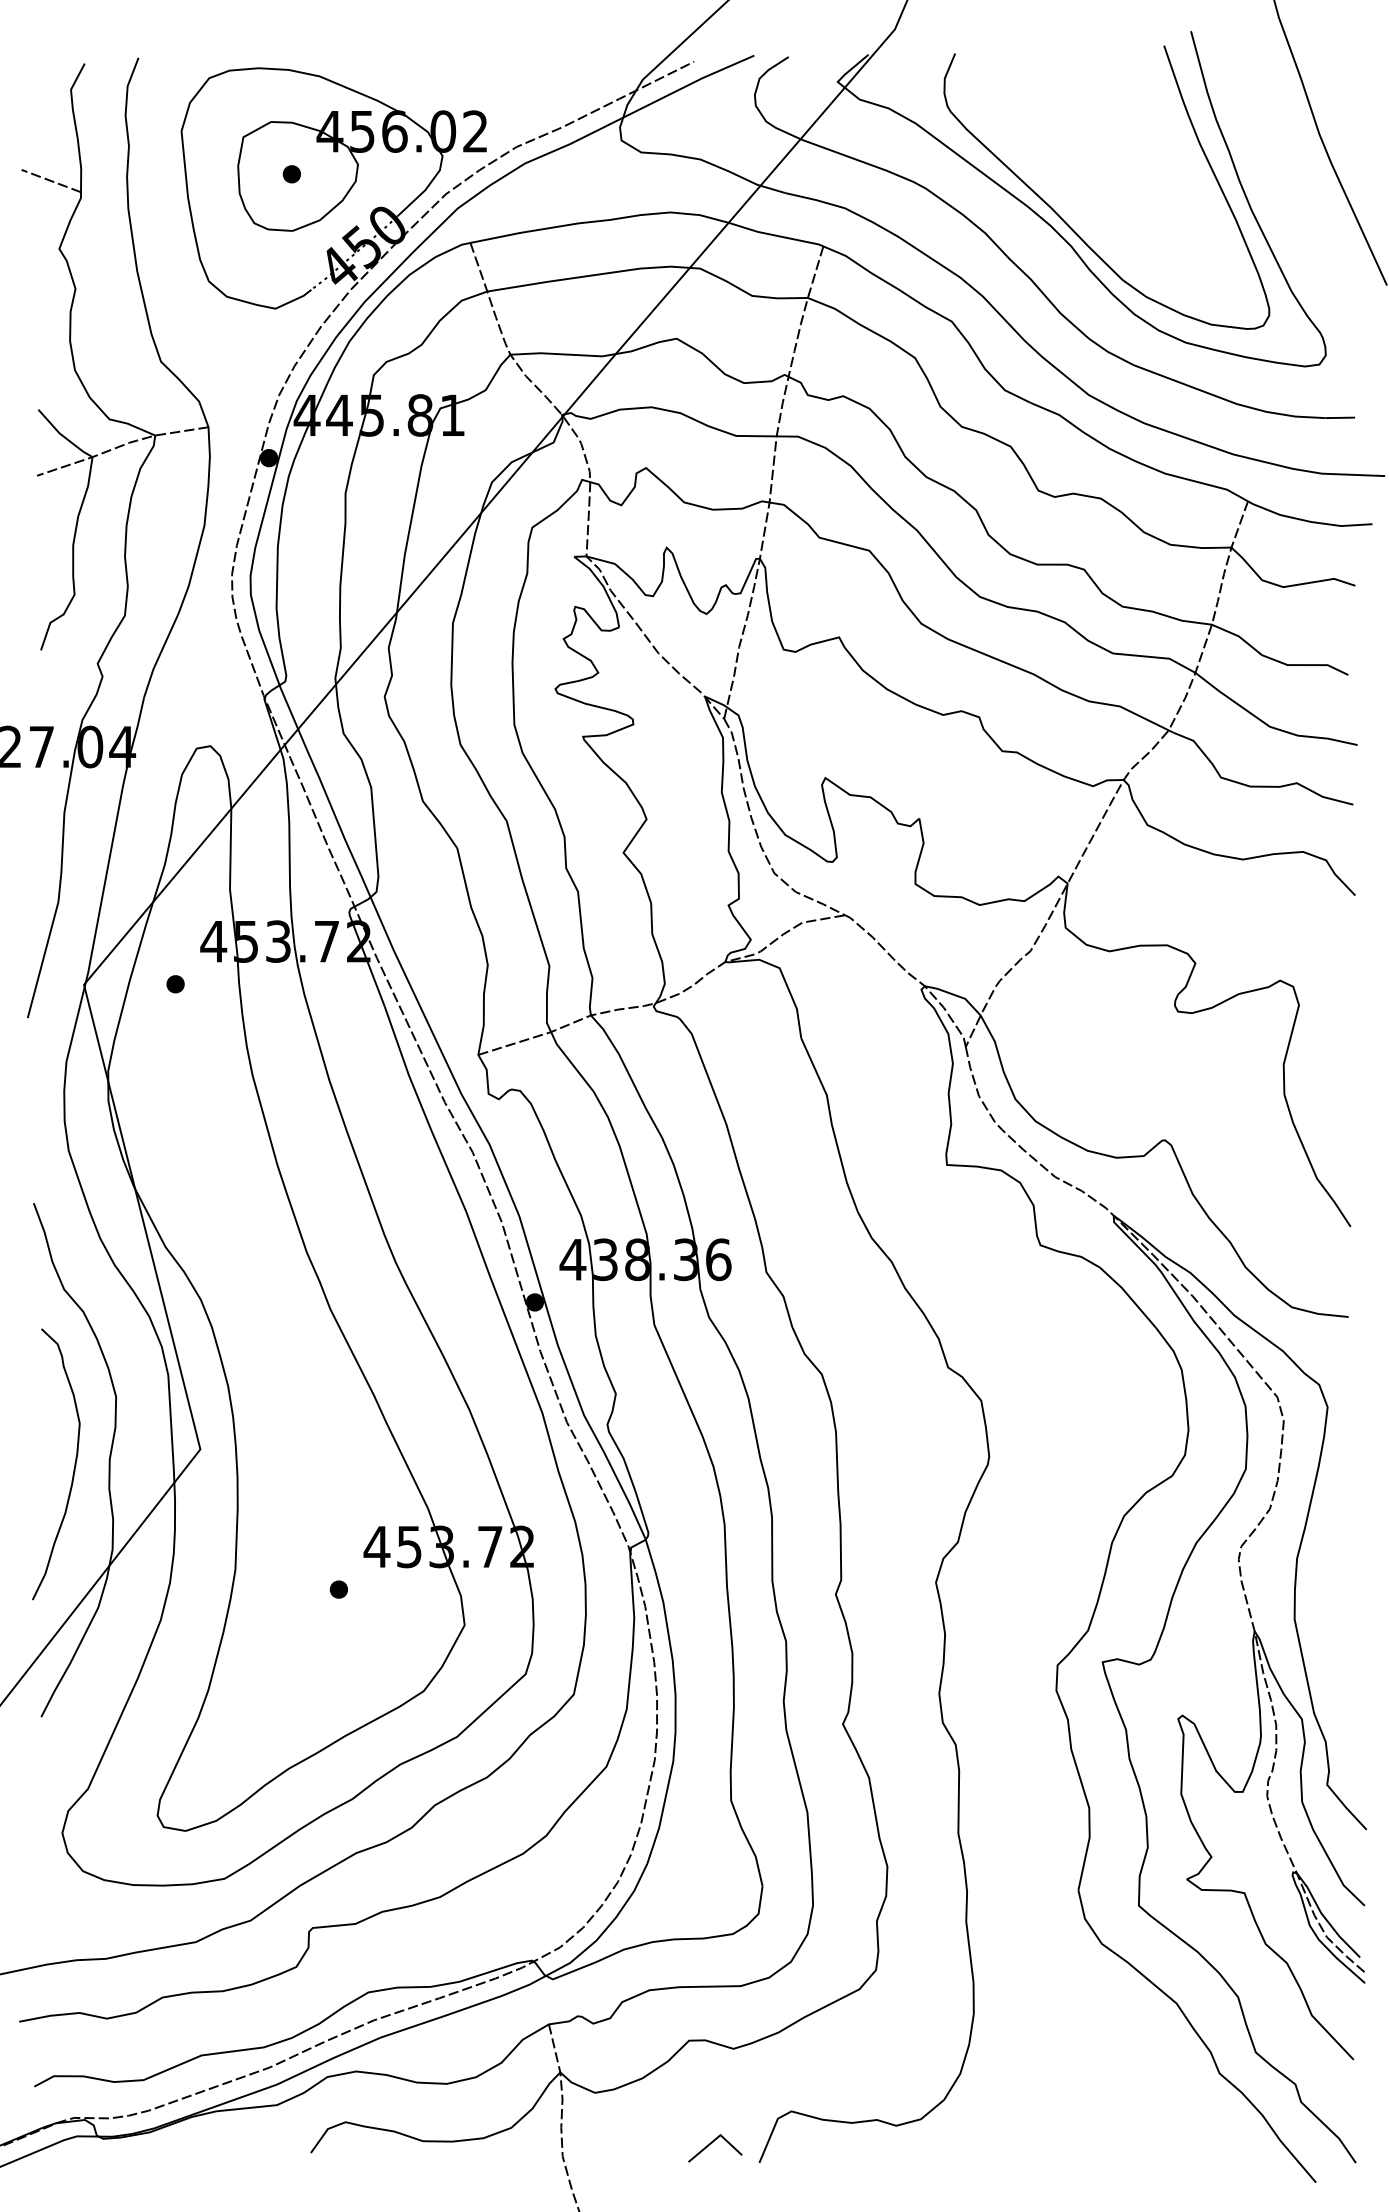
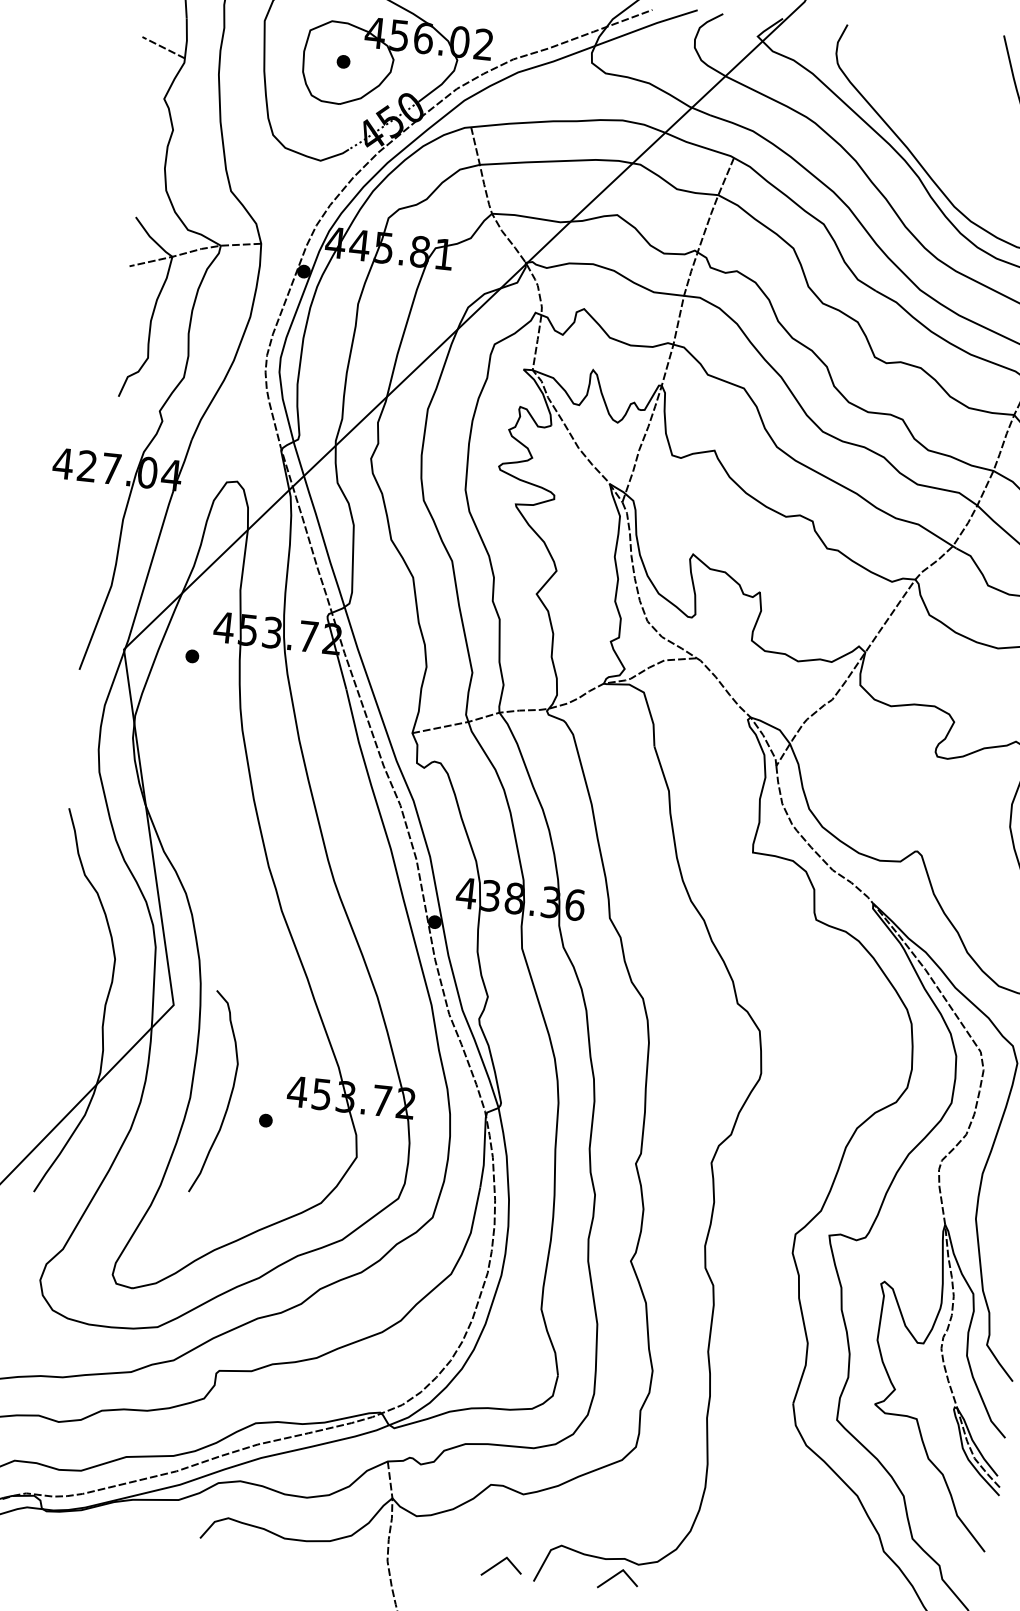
curve: (73, 1468) -> (229, 1097), moved
line: (867, 2144) -> (615, 1576), added

